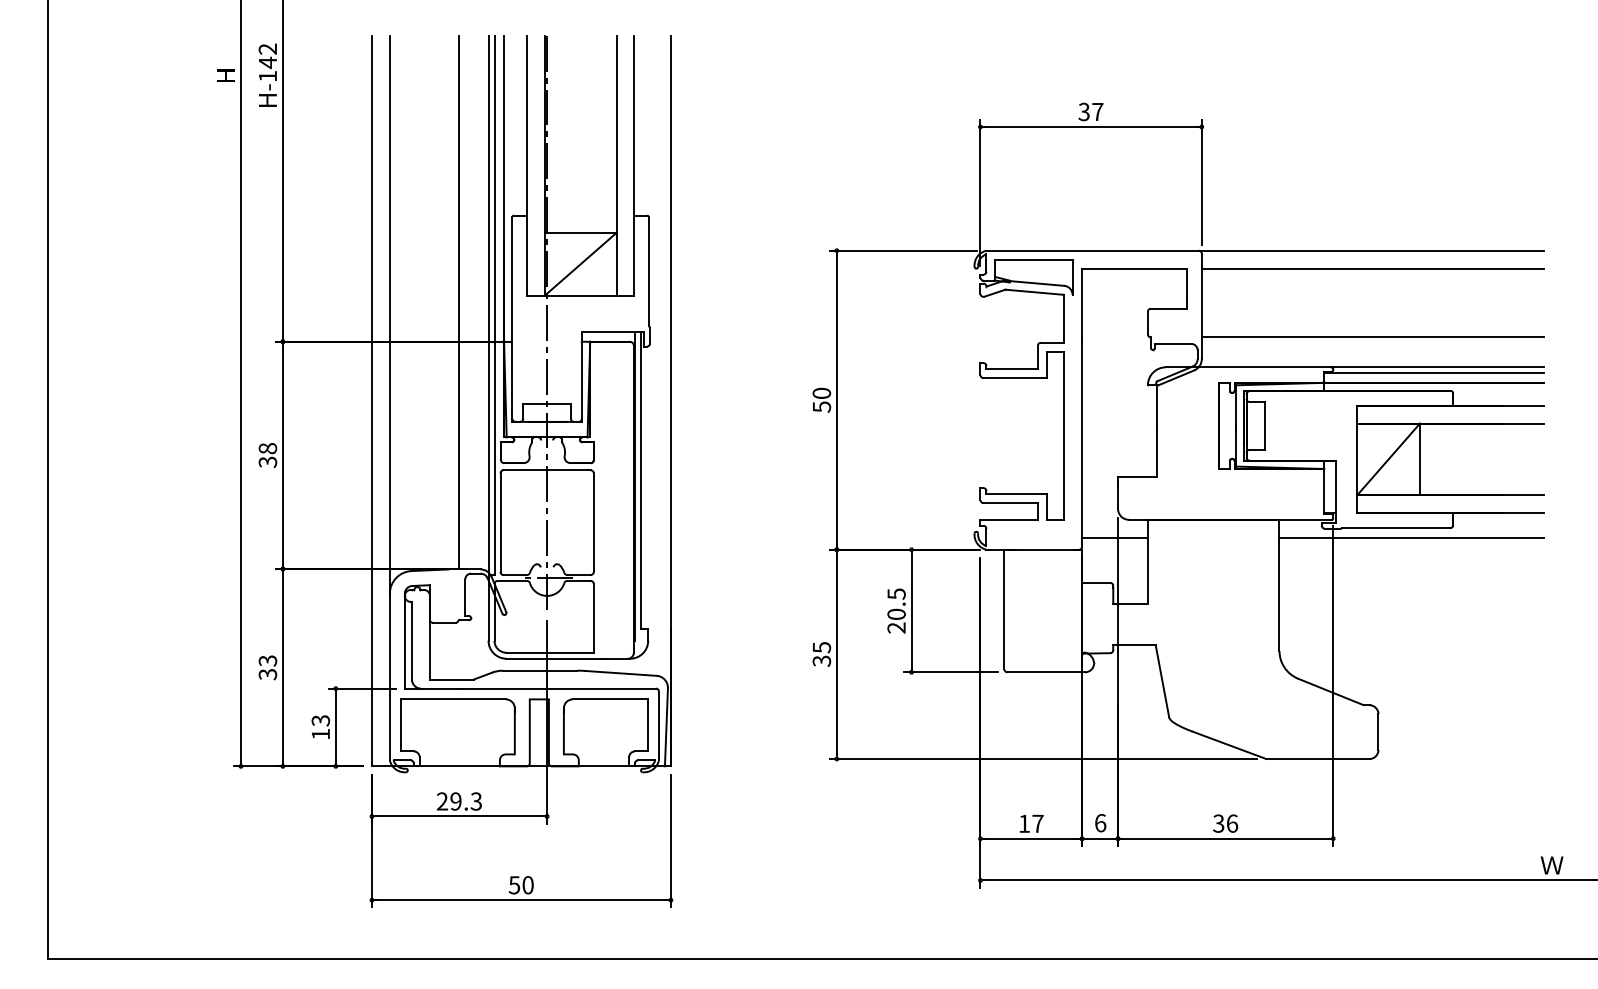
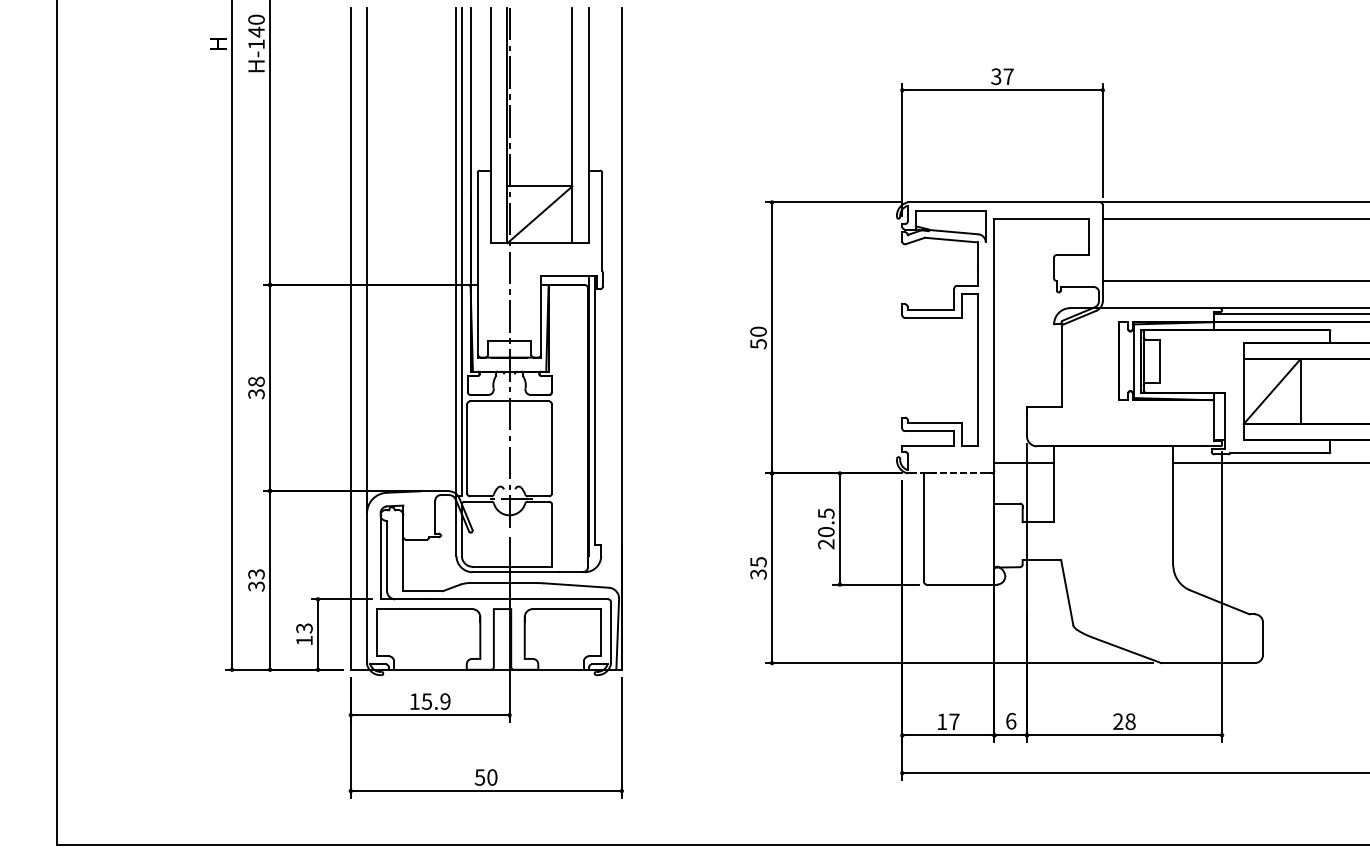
text: (267, 48) -> (256, 19), H-142 -> H-140
line: (458, 302) -> (429, 249), removed
line: (1034, 549) -> (951, 473), solid -> dashed
text: (458, 801) -> (429, 701), 29.3 -> 15.9
text: (1225, 823) -> (1124, 721), 36 -> 28

